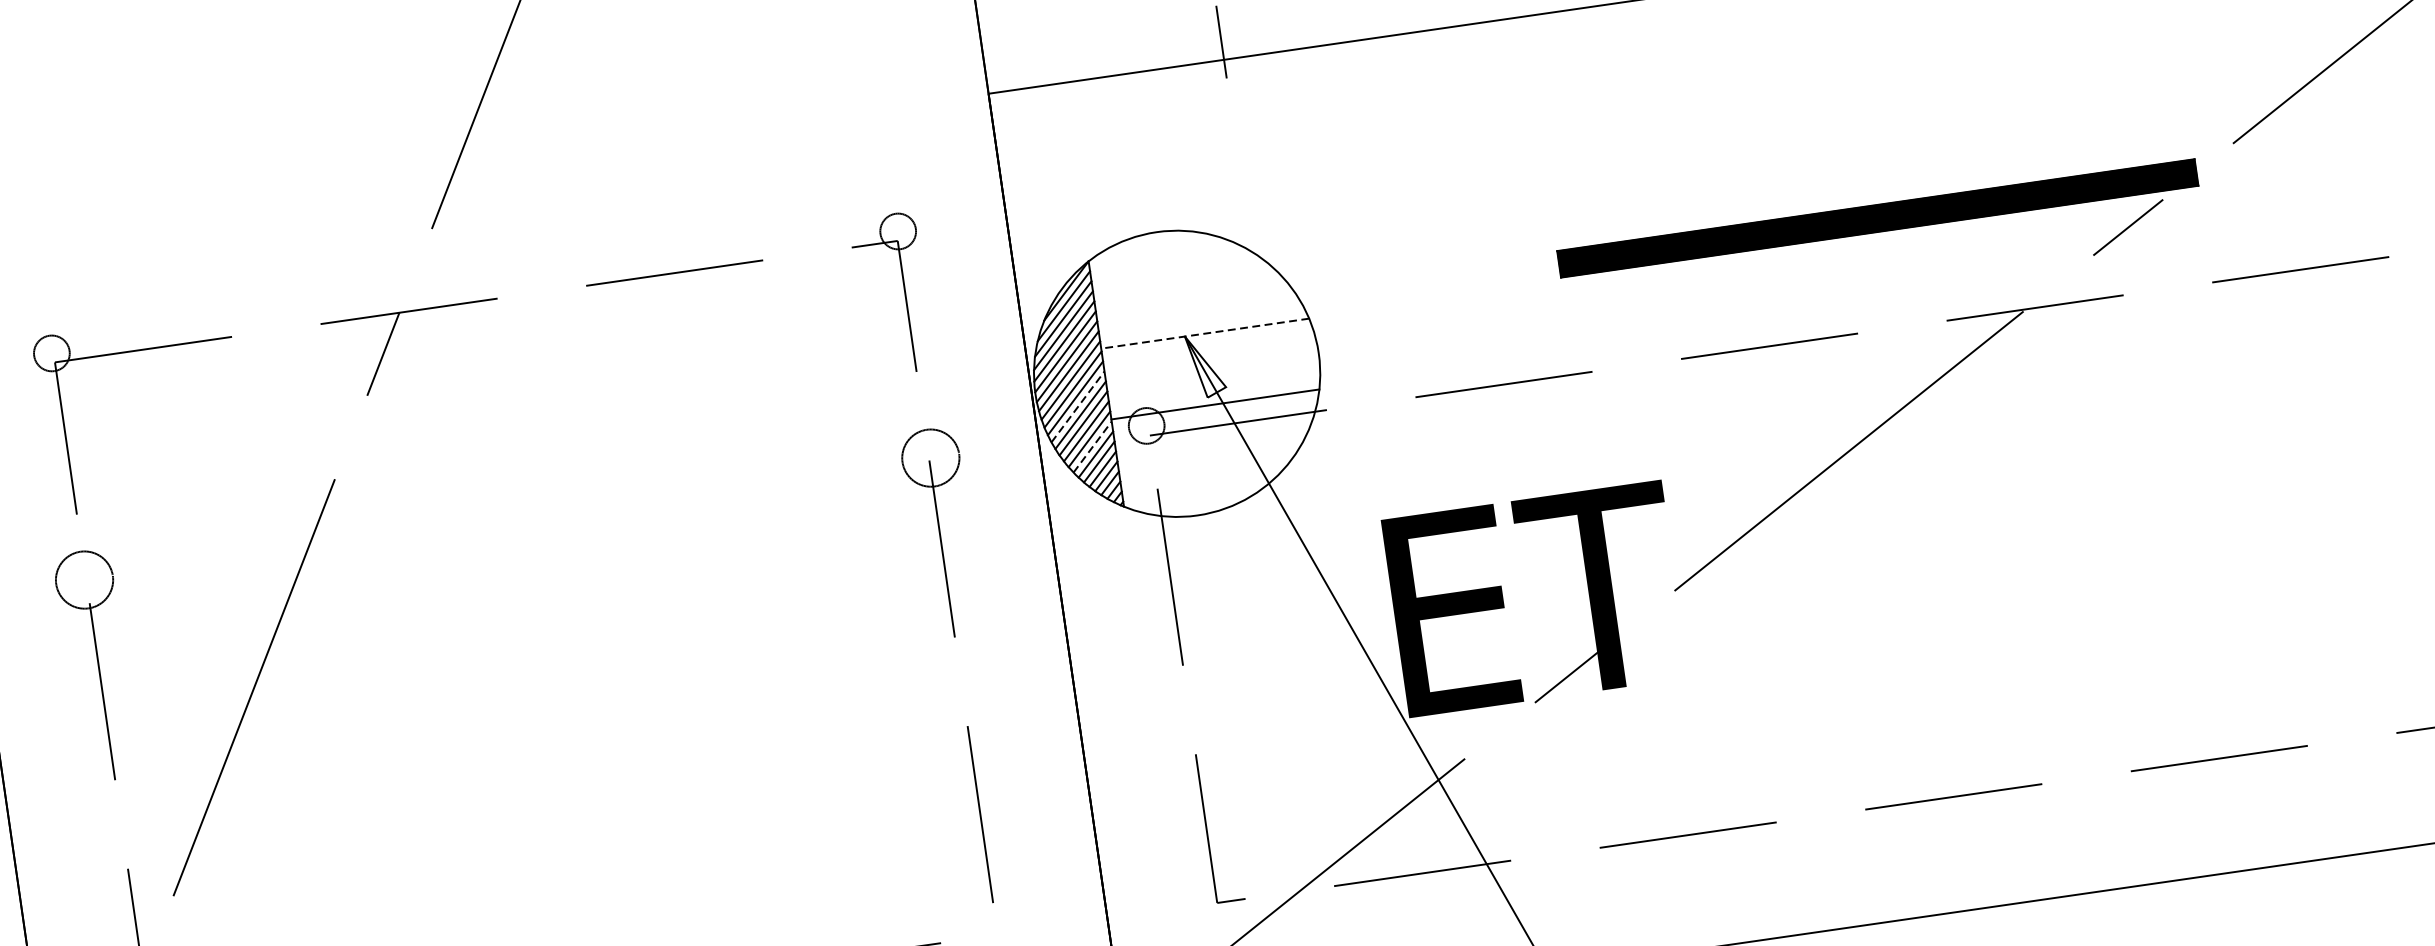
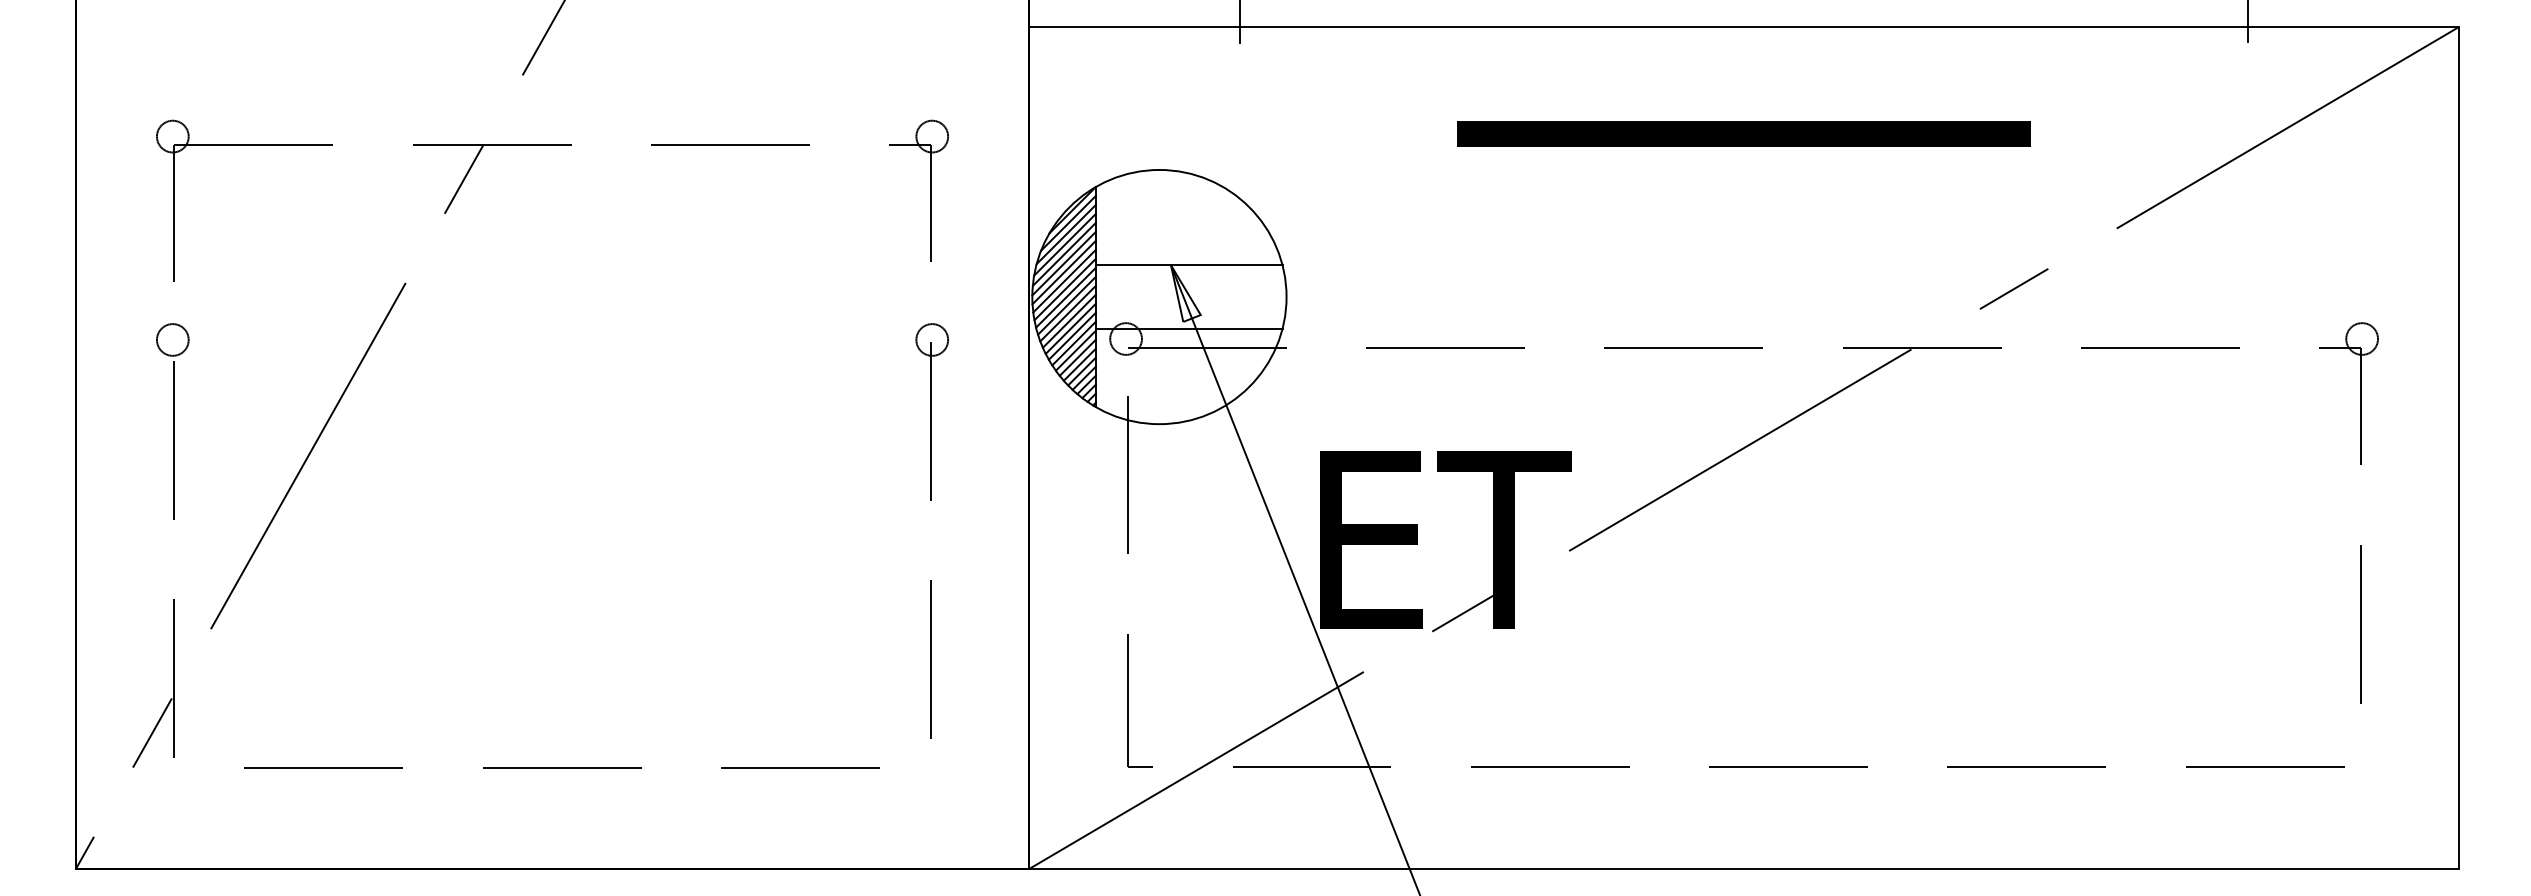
part: (1877, 217) -> (1743, 133), moved
line: (1204, 333) -> (1188, 265), dashed -> solid
line: (1078, 406) -> (1068, 313), dashed -> solid
line: (1093, 446) -> (1076, 350), dashed -> solid
circle: (931, 457) -> (932, 339), size x0.62
circle: (84, 579) -> (172, 339), size x0.62

